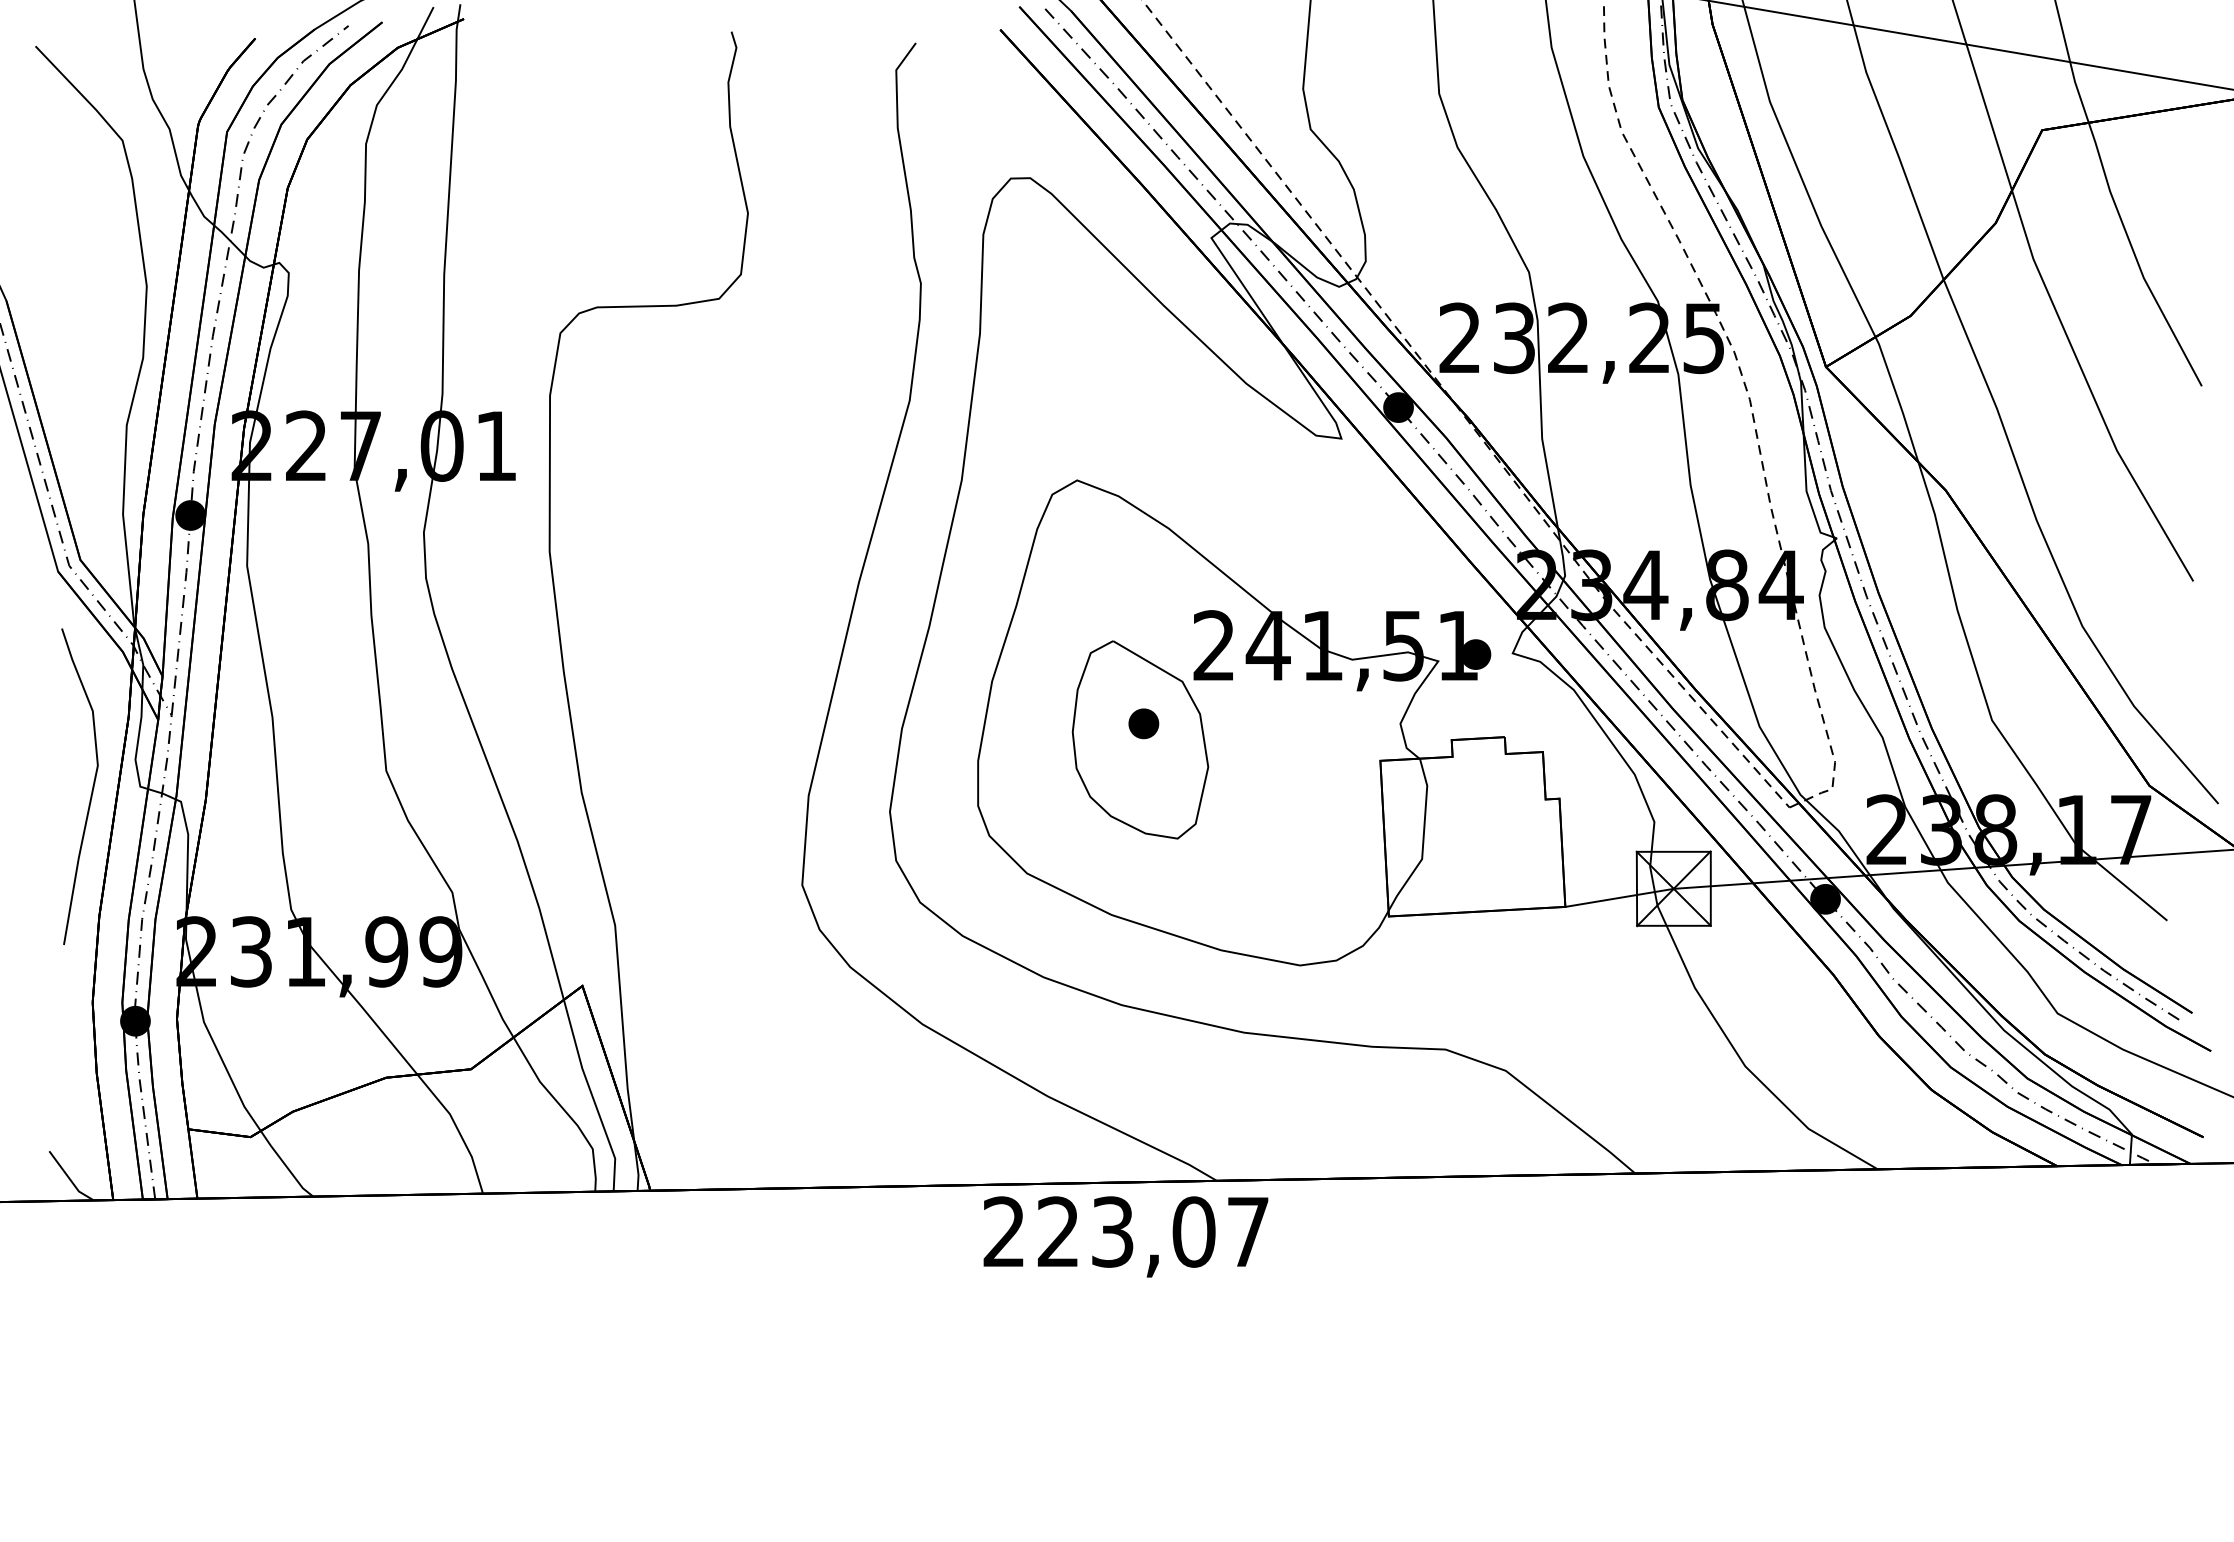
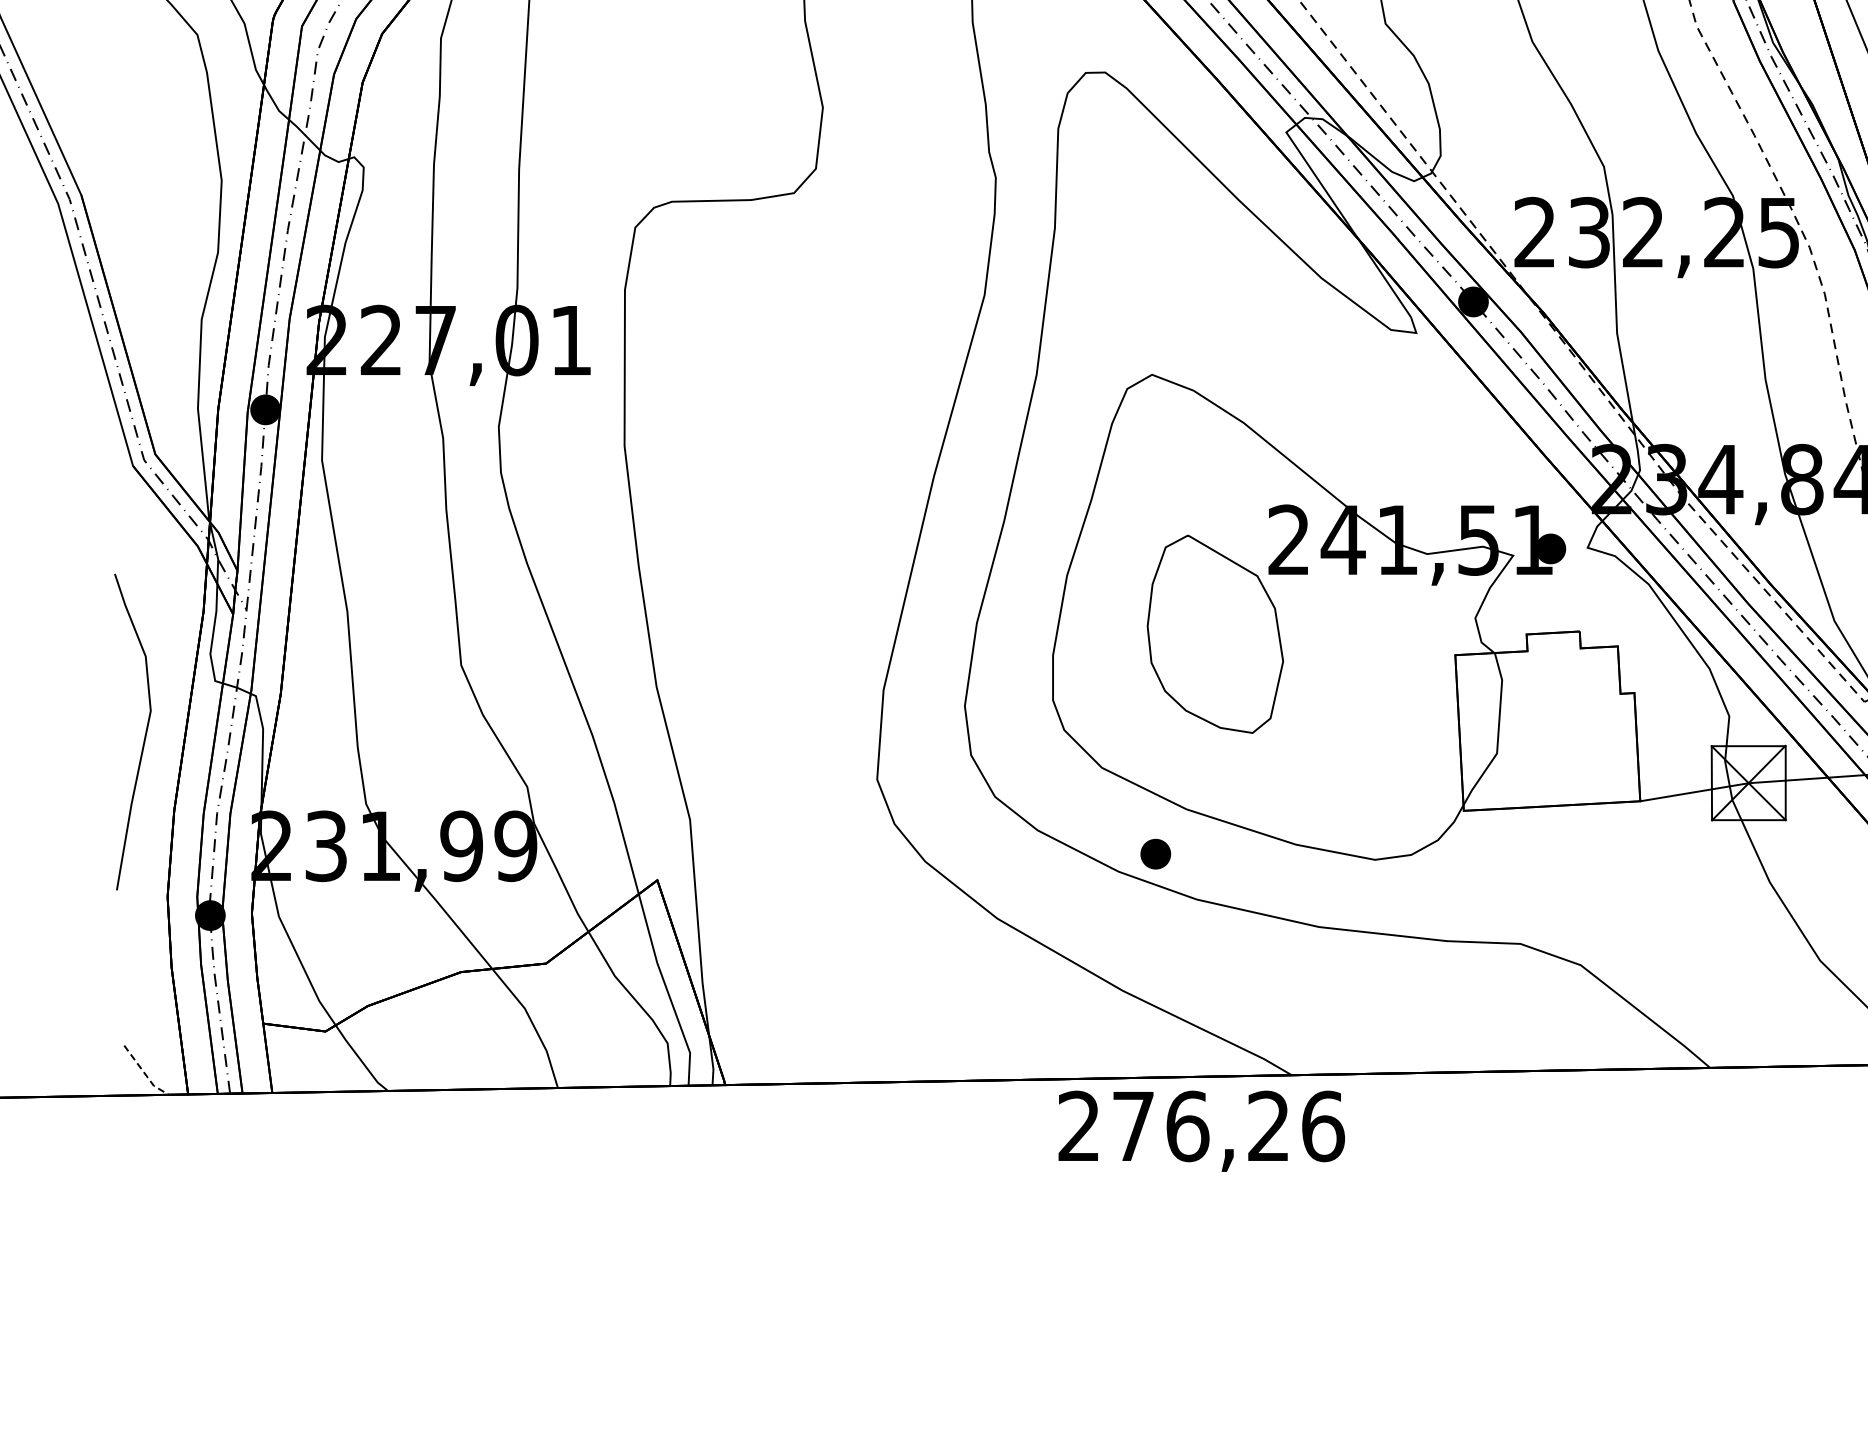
part: (1143, 723) -> (1155, 853), moved
curve: (91, 790) -> (144, 735), moved
line: (70, 1179) -> (145, 1073), solid -> dashed
text: (1153, 1231) -> (1228, 1125), 223,07 -> 276,26

